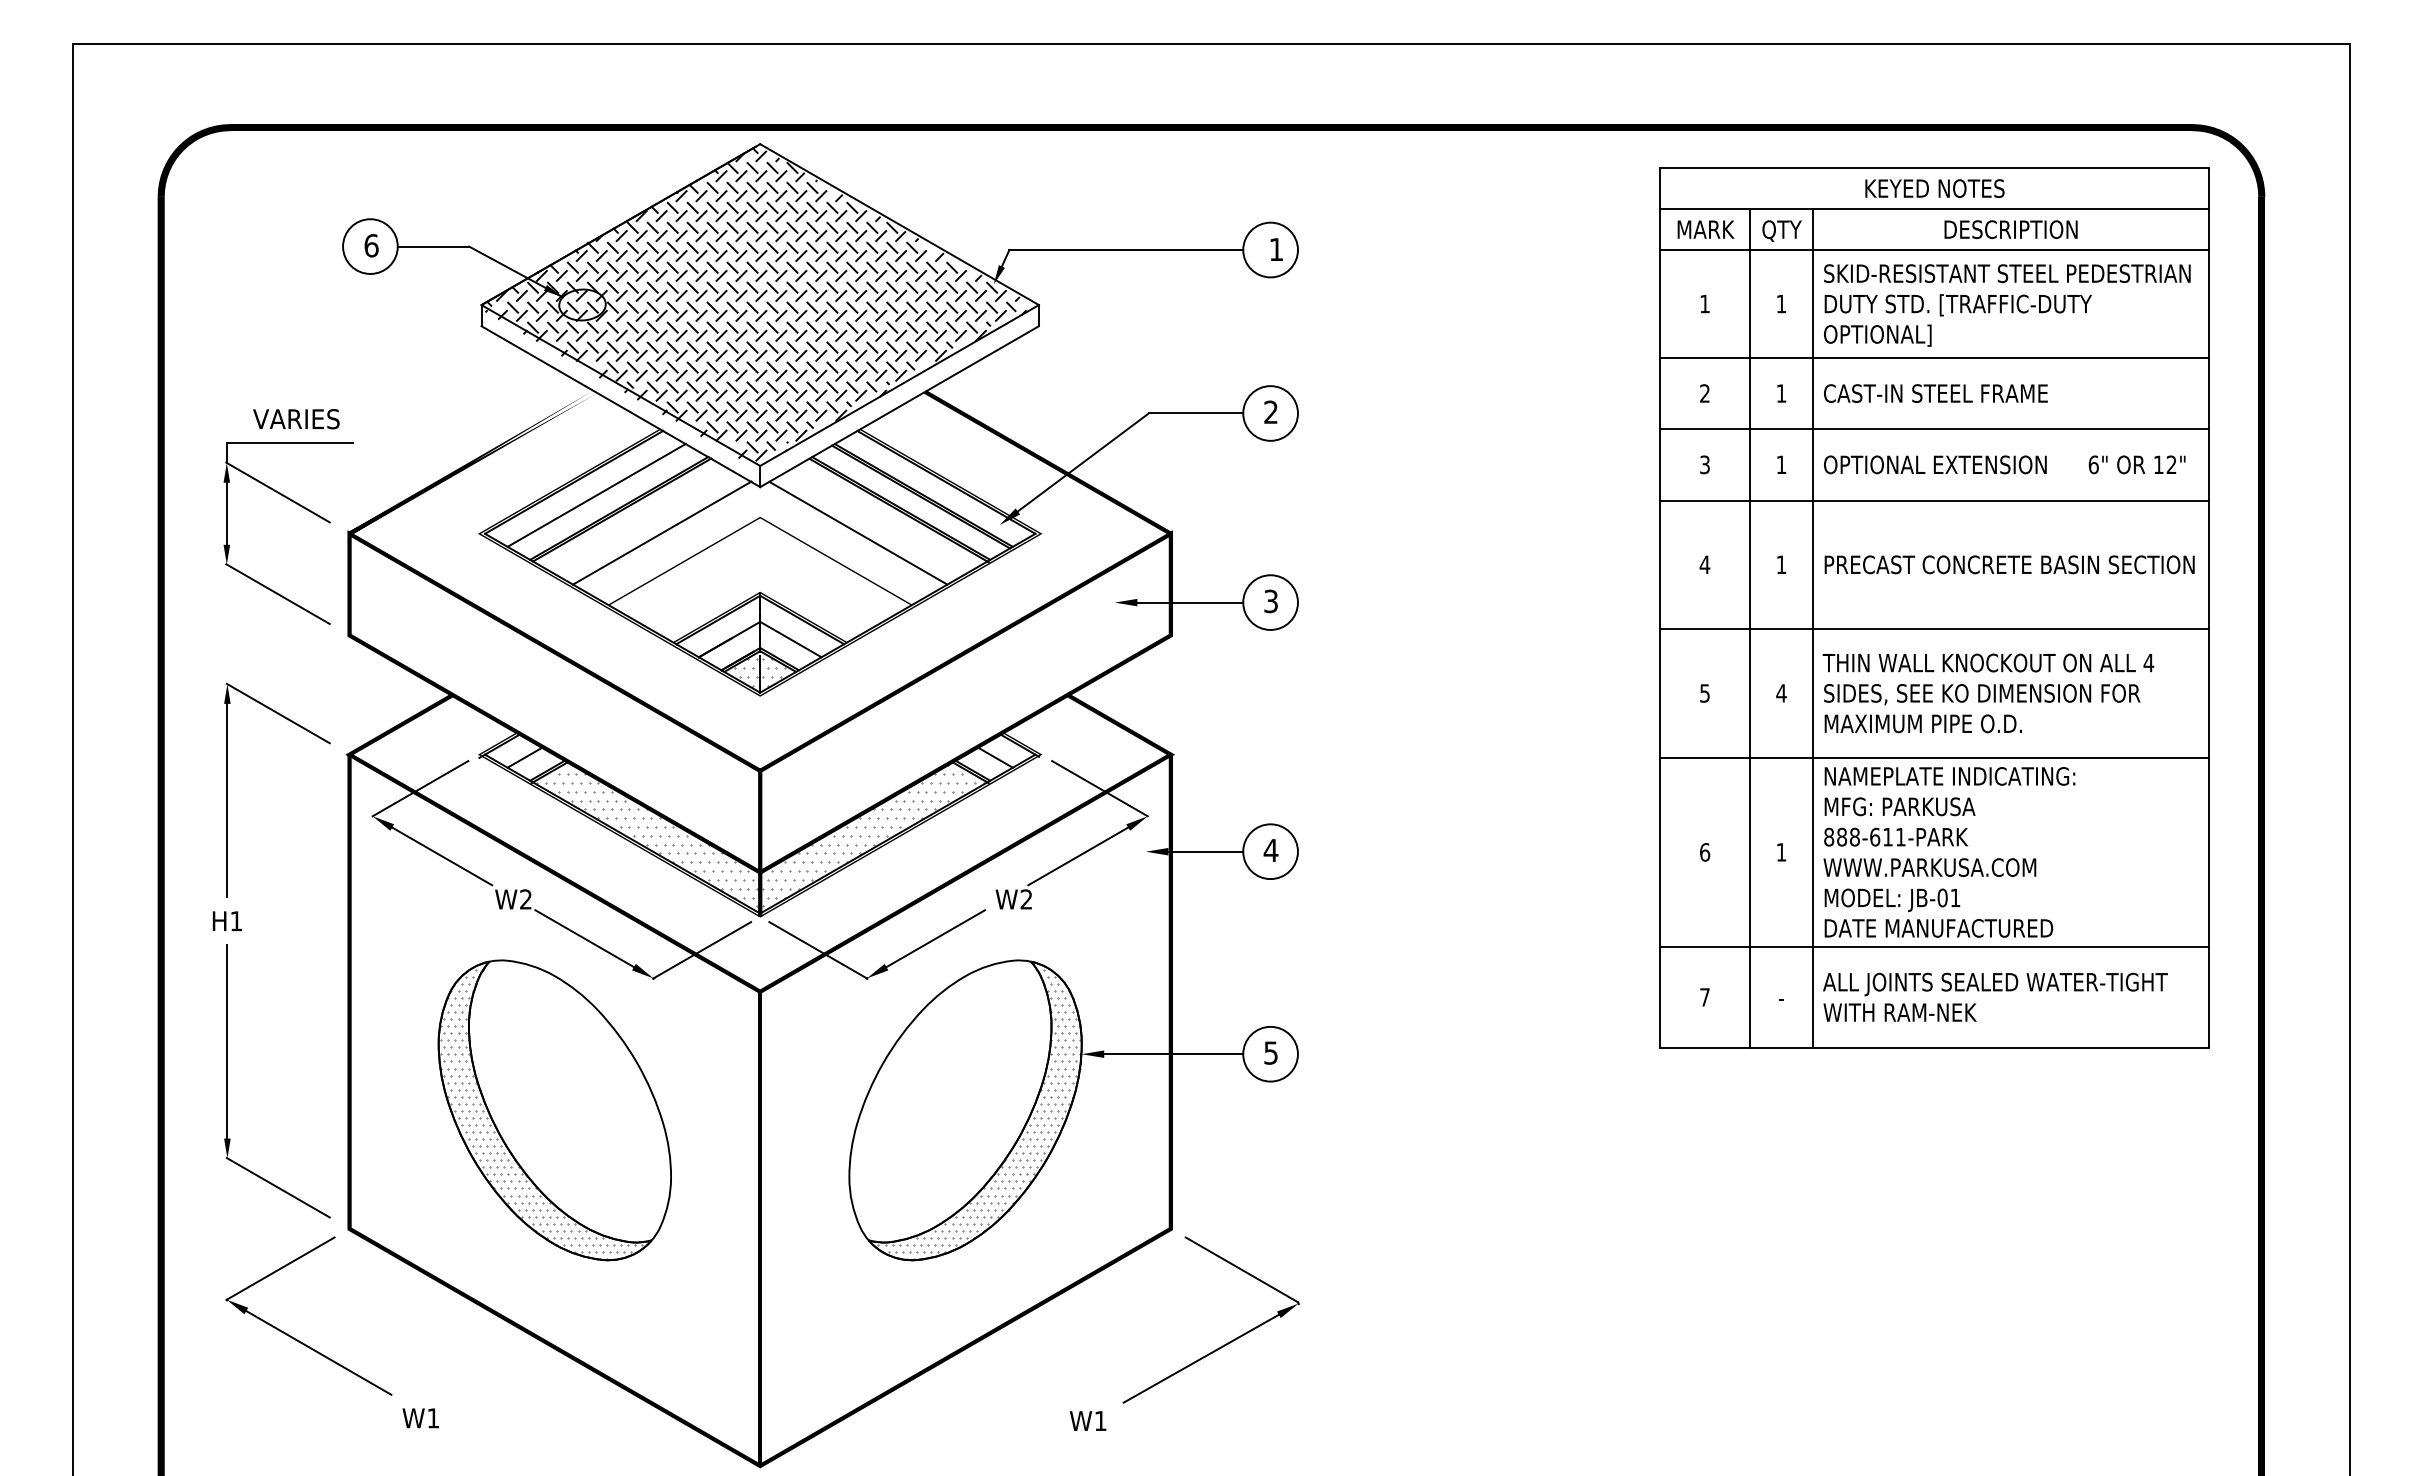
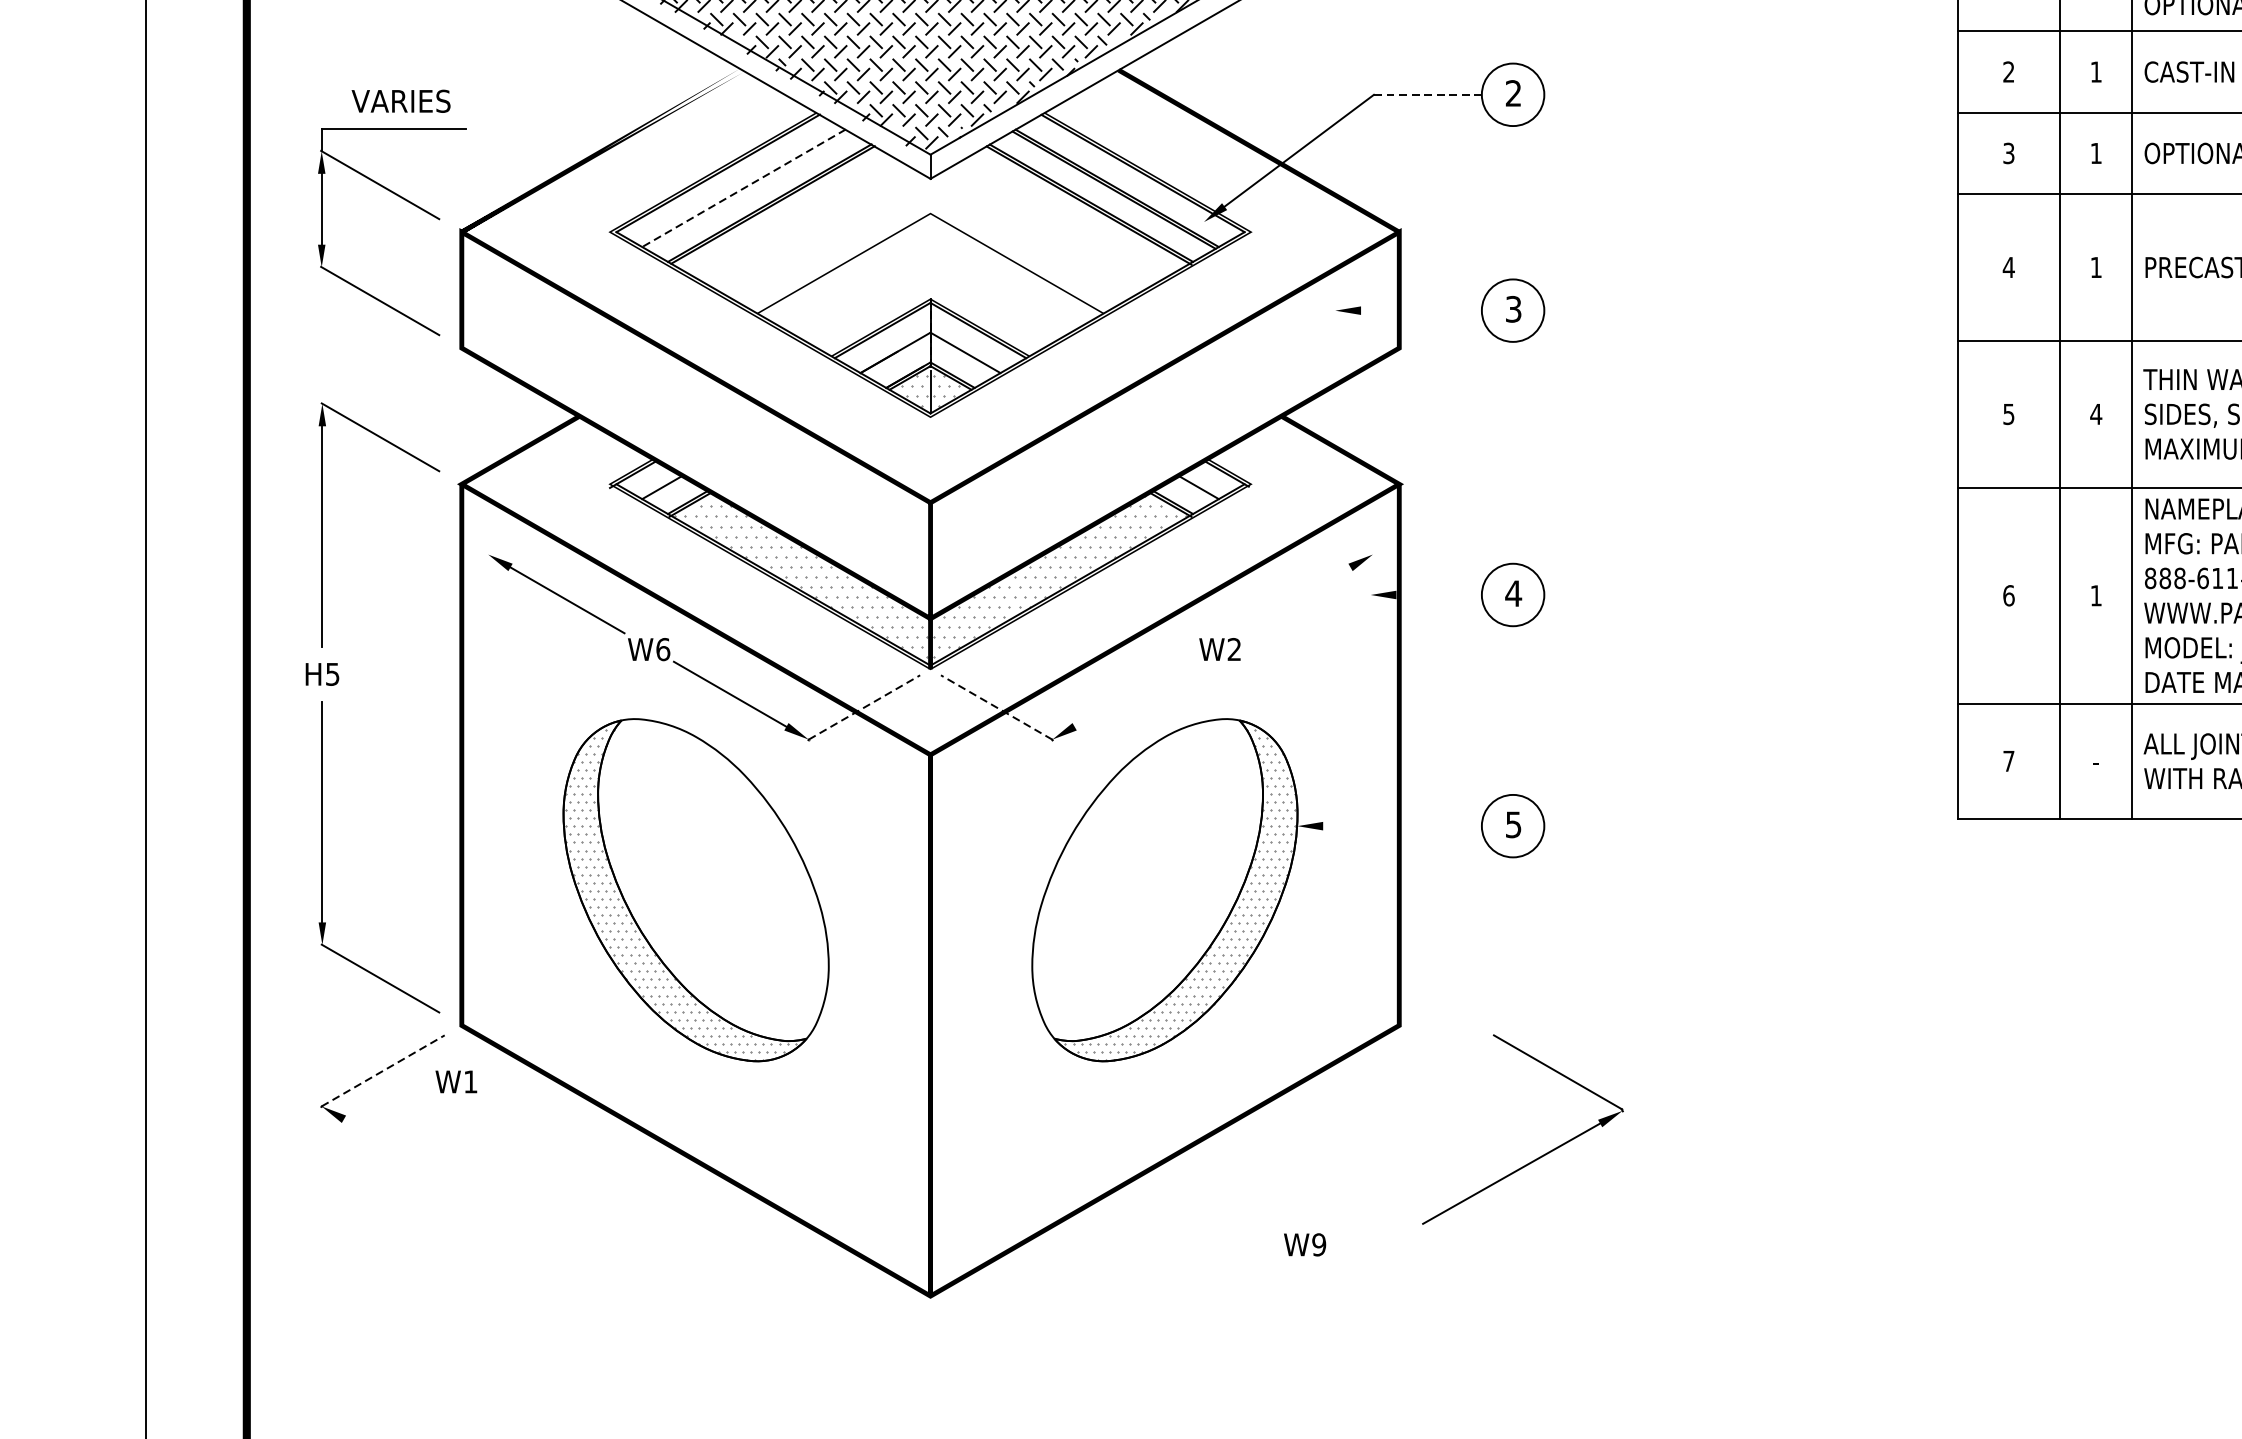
line: (1196, 413) -> (1428, 94), solid -> dashed
line: (596, 495) -> (743, 188), solid -> dashed
line: (662, 532) -> (818, 230), removed
line: (858, 532) -> (1042, 230), removed
line: (1190, 602) -> (1421, 310), removed
line: (420, 788) -> (542, 522), removed
line: (1099, 788) -> (1317, 522), removed
line: (1205, 851) -> (1438, 594), removed
line: (1078, 856) -> (1293, 600), removed
text: (526, 899) -> (663, 649), W2 -> W6
text: (236, 921) -> (332, 674), H1 -> H5
line: (935, 938) -> (1130, 694), removed
line: (702, 950) -> (864, 707), solid -> dashed
line: (817, 950) -> (995, 707), solid -> dashed
line: (1173, 1054) -> (1402, 826), removed
line: (281, 1268) -> (384, 1070), solid -> dashed
part: (1227, 1342) -> (1541, 1155), moved
line: (318, 1352) -> (426, 1166), removed
text: (420, 1418) -> (456, 1082), moved
text: (1100, 1420) -> (1318, 1244), W1 -> W9

